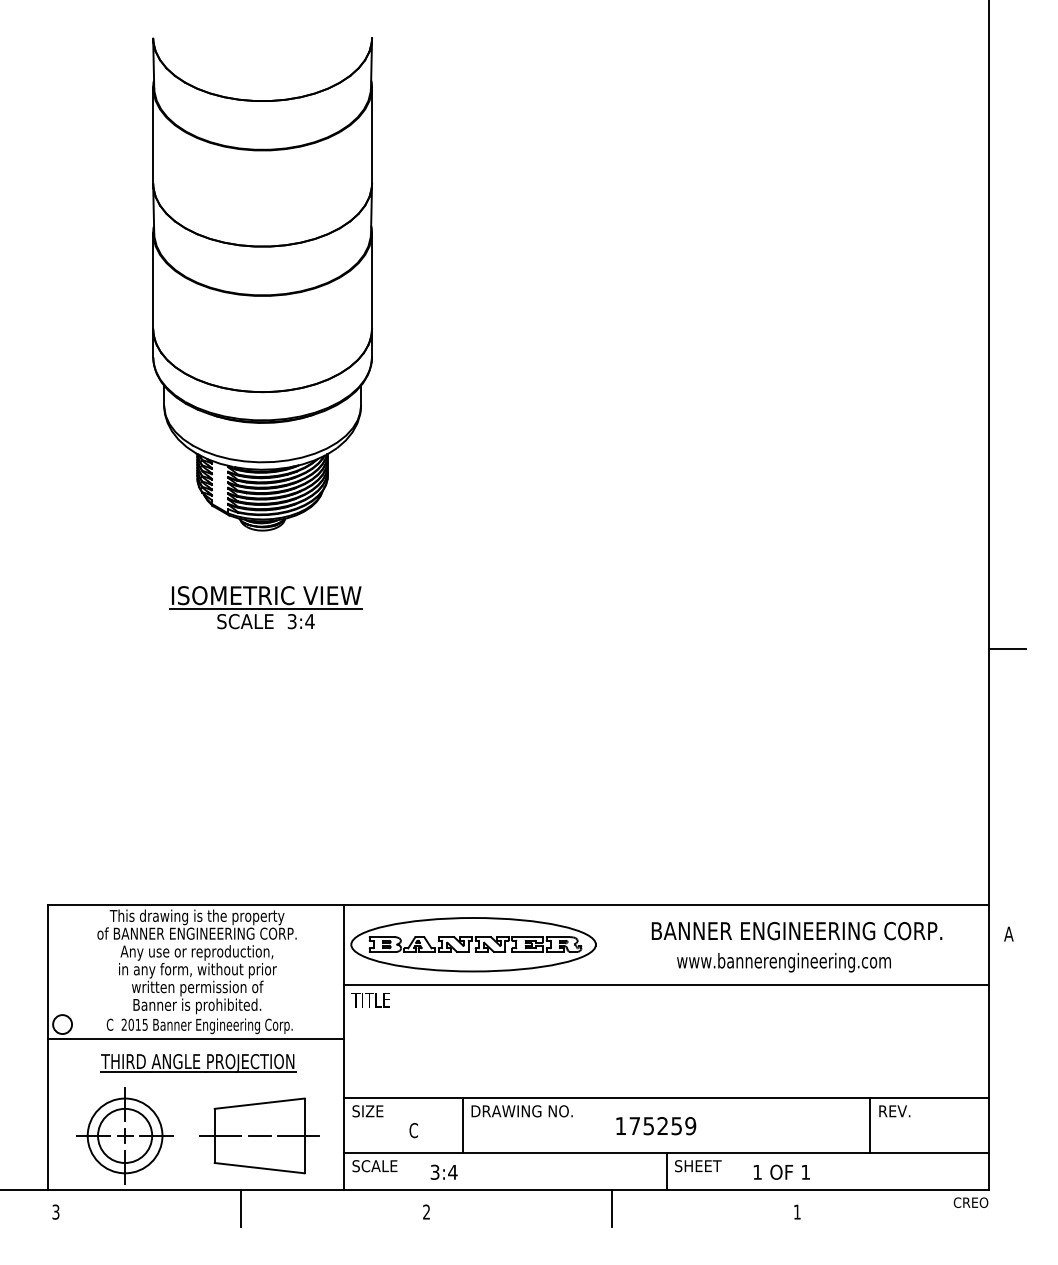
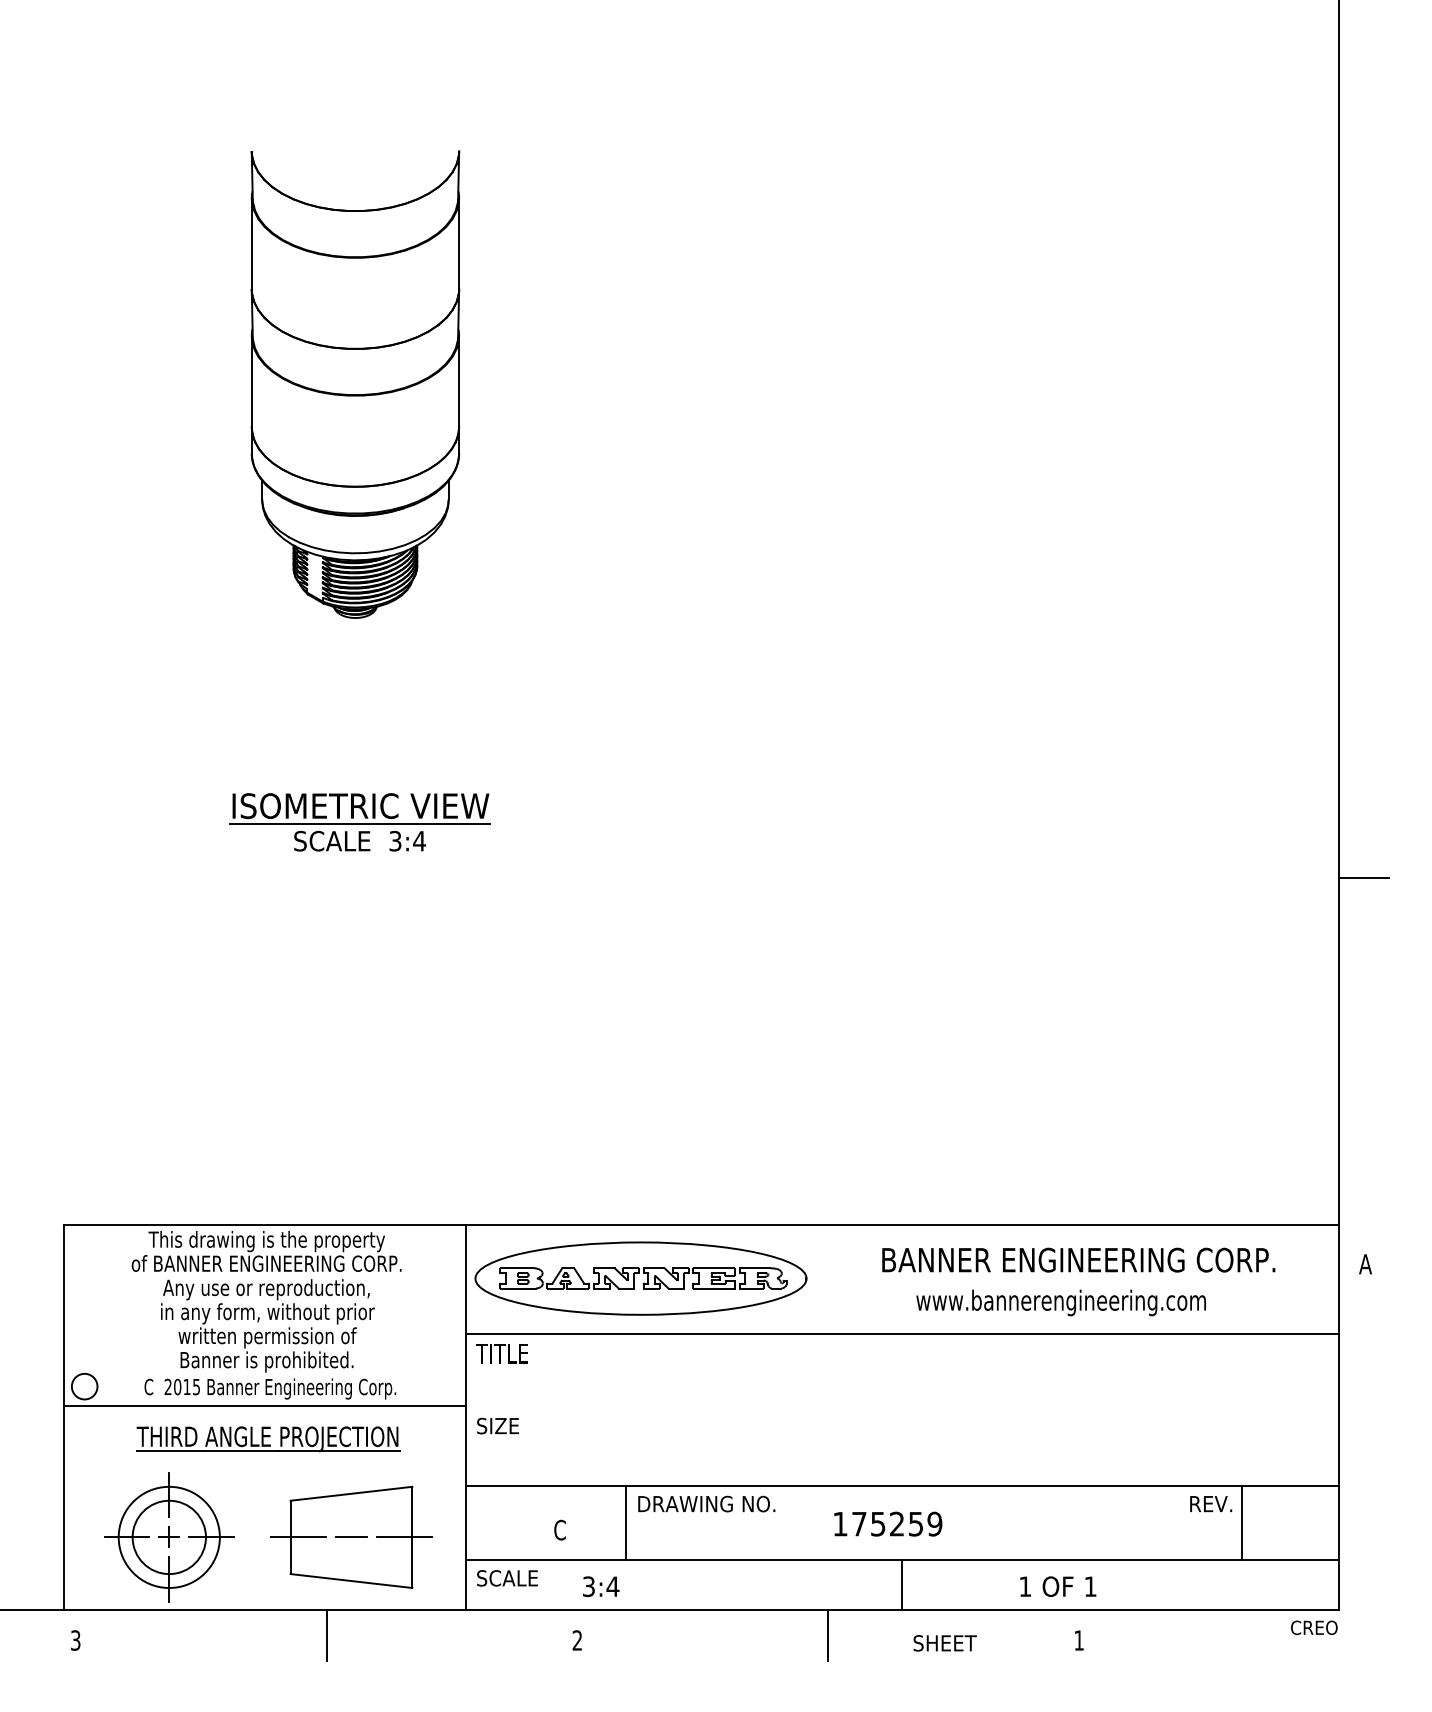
part: (262, 284) -> (355, 384), size x0.7
text: (367, 1110) -> (497, 1425), moved
line: (870, 1125) -> (1242, 1523), moved
text: (697, 1166) -> (944, 1643), moved

